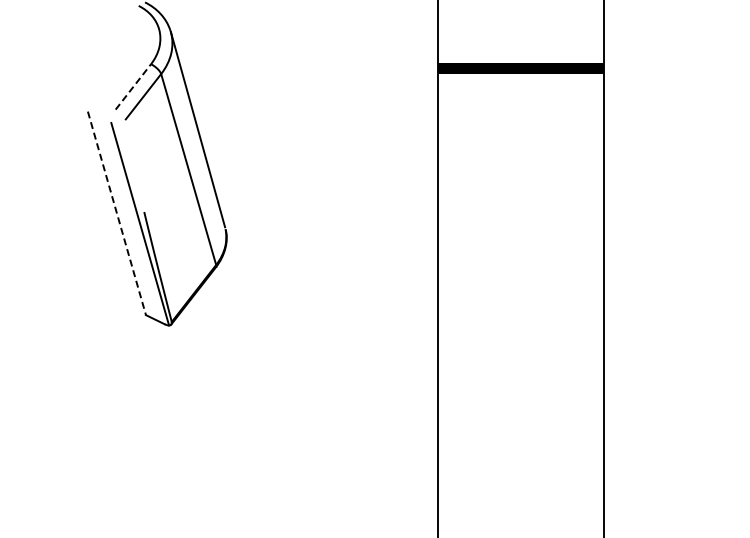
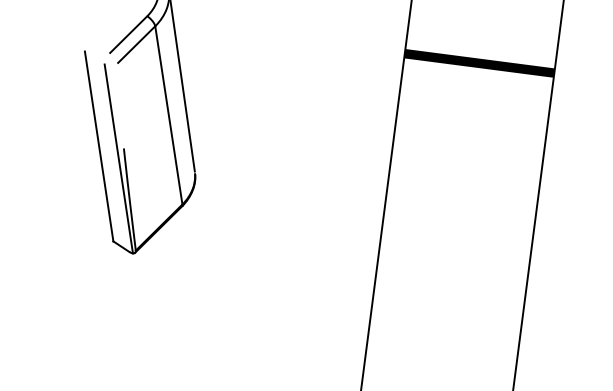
line: (133, 86) -> (128, 34), dashed -> solid
line: (116, 213) -> (98, 146), dashed -> solid

